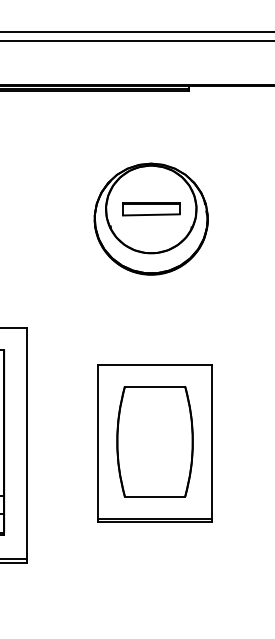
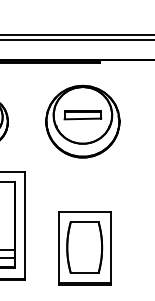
part: (150, 218) -> (82, 121), size x1.4
part: (154, 443) -> (84, 248), moved

